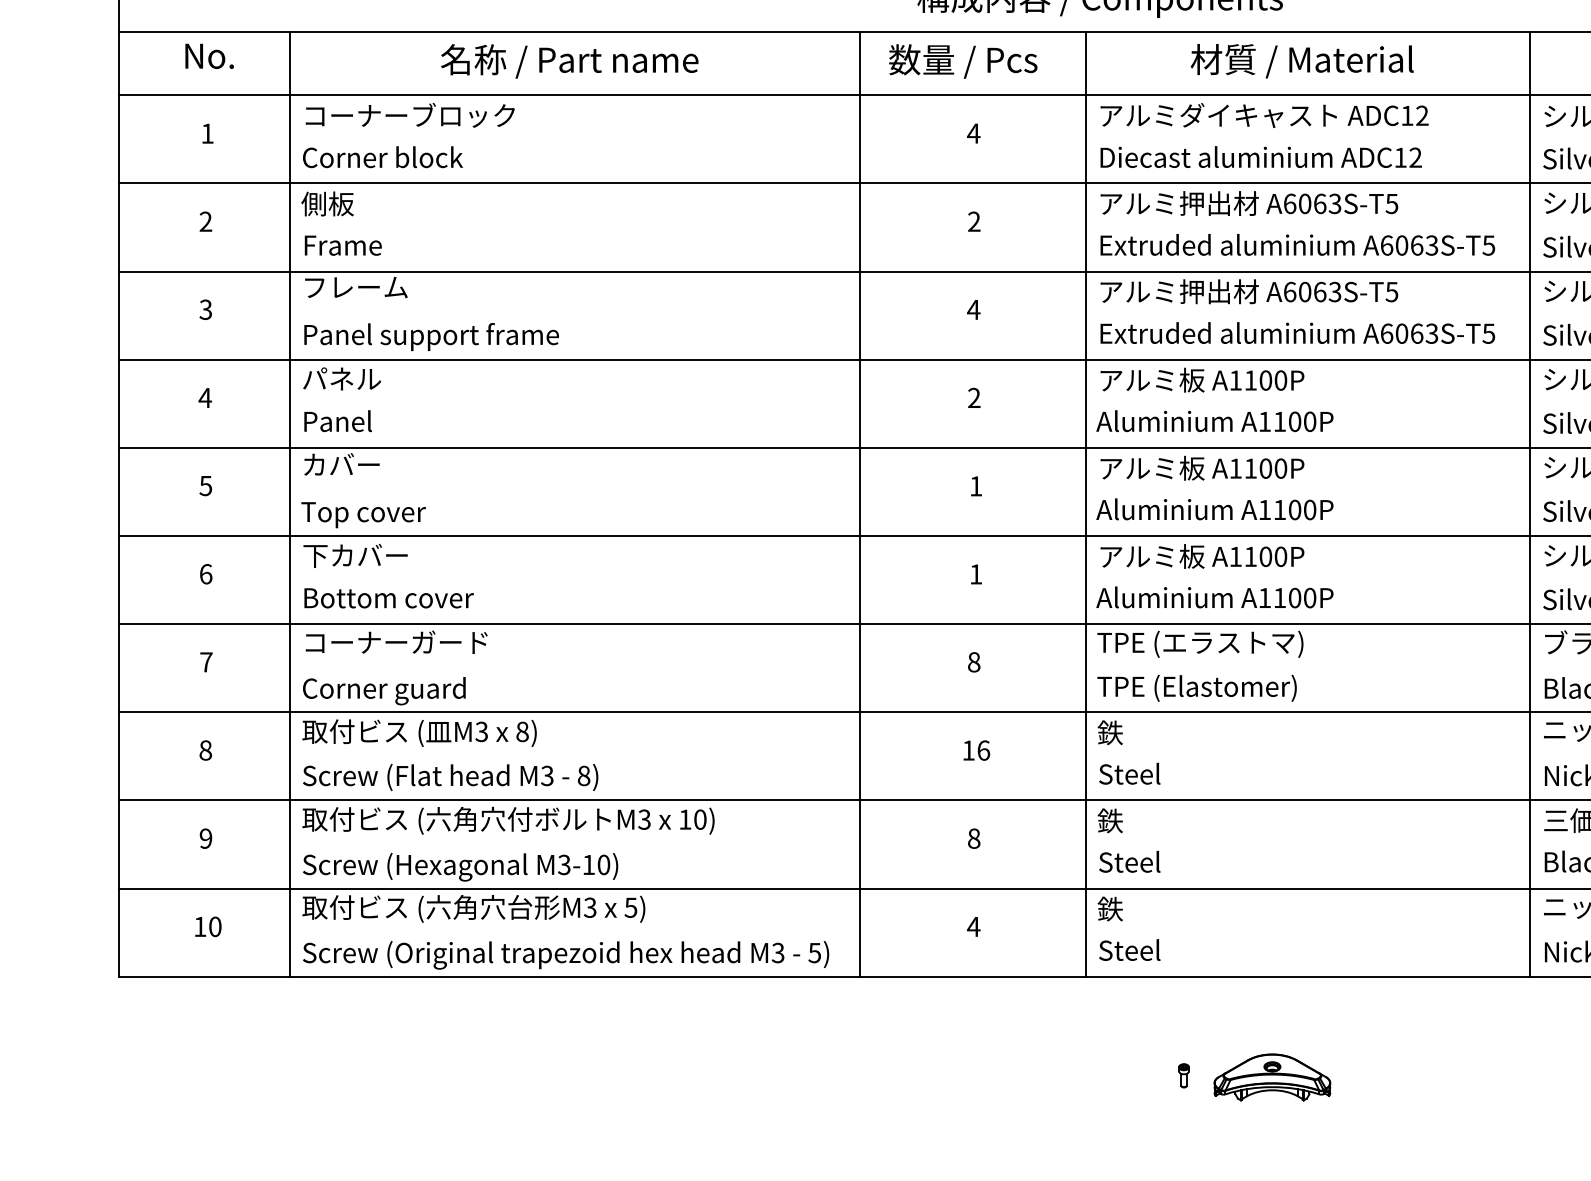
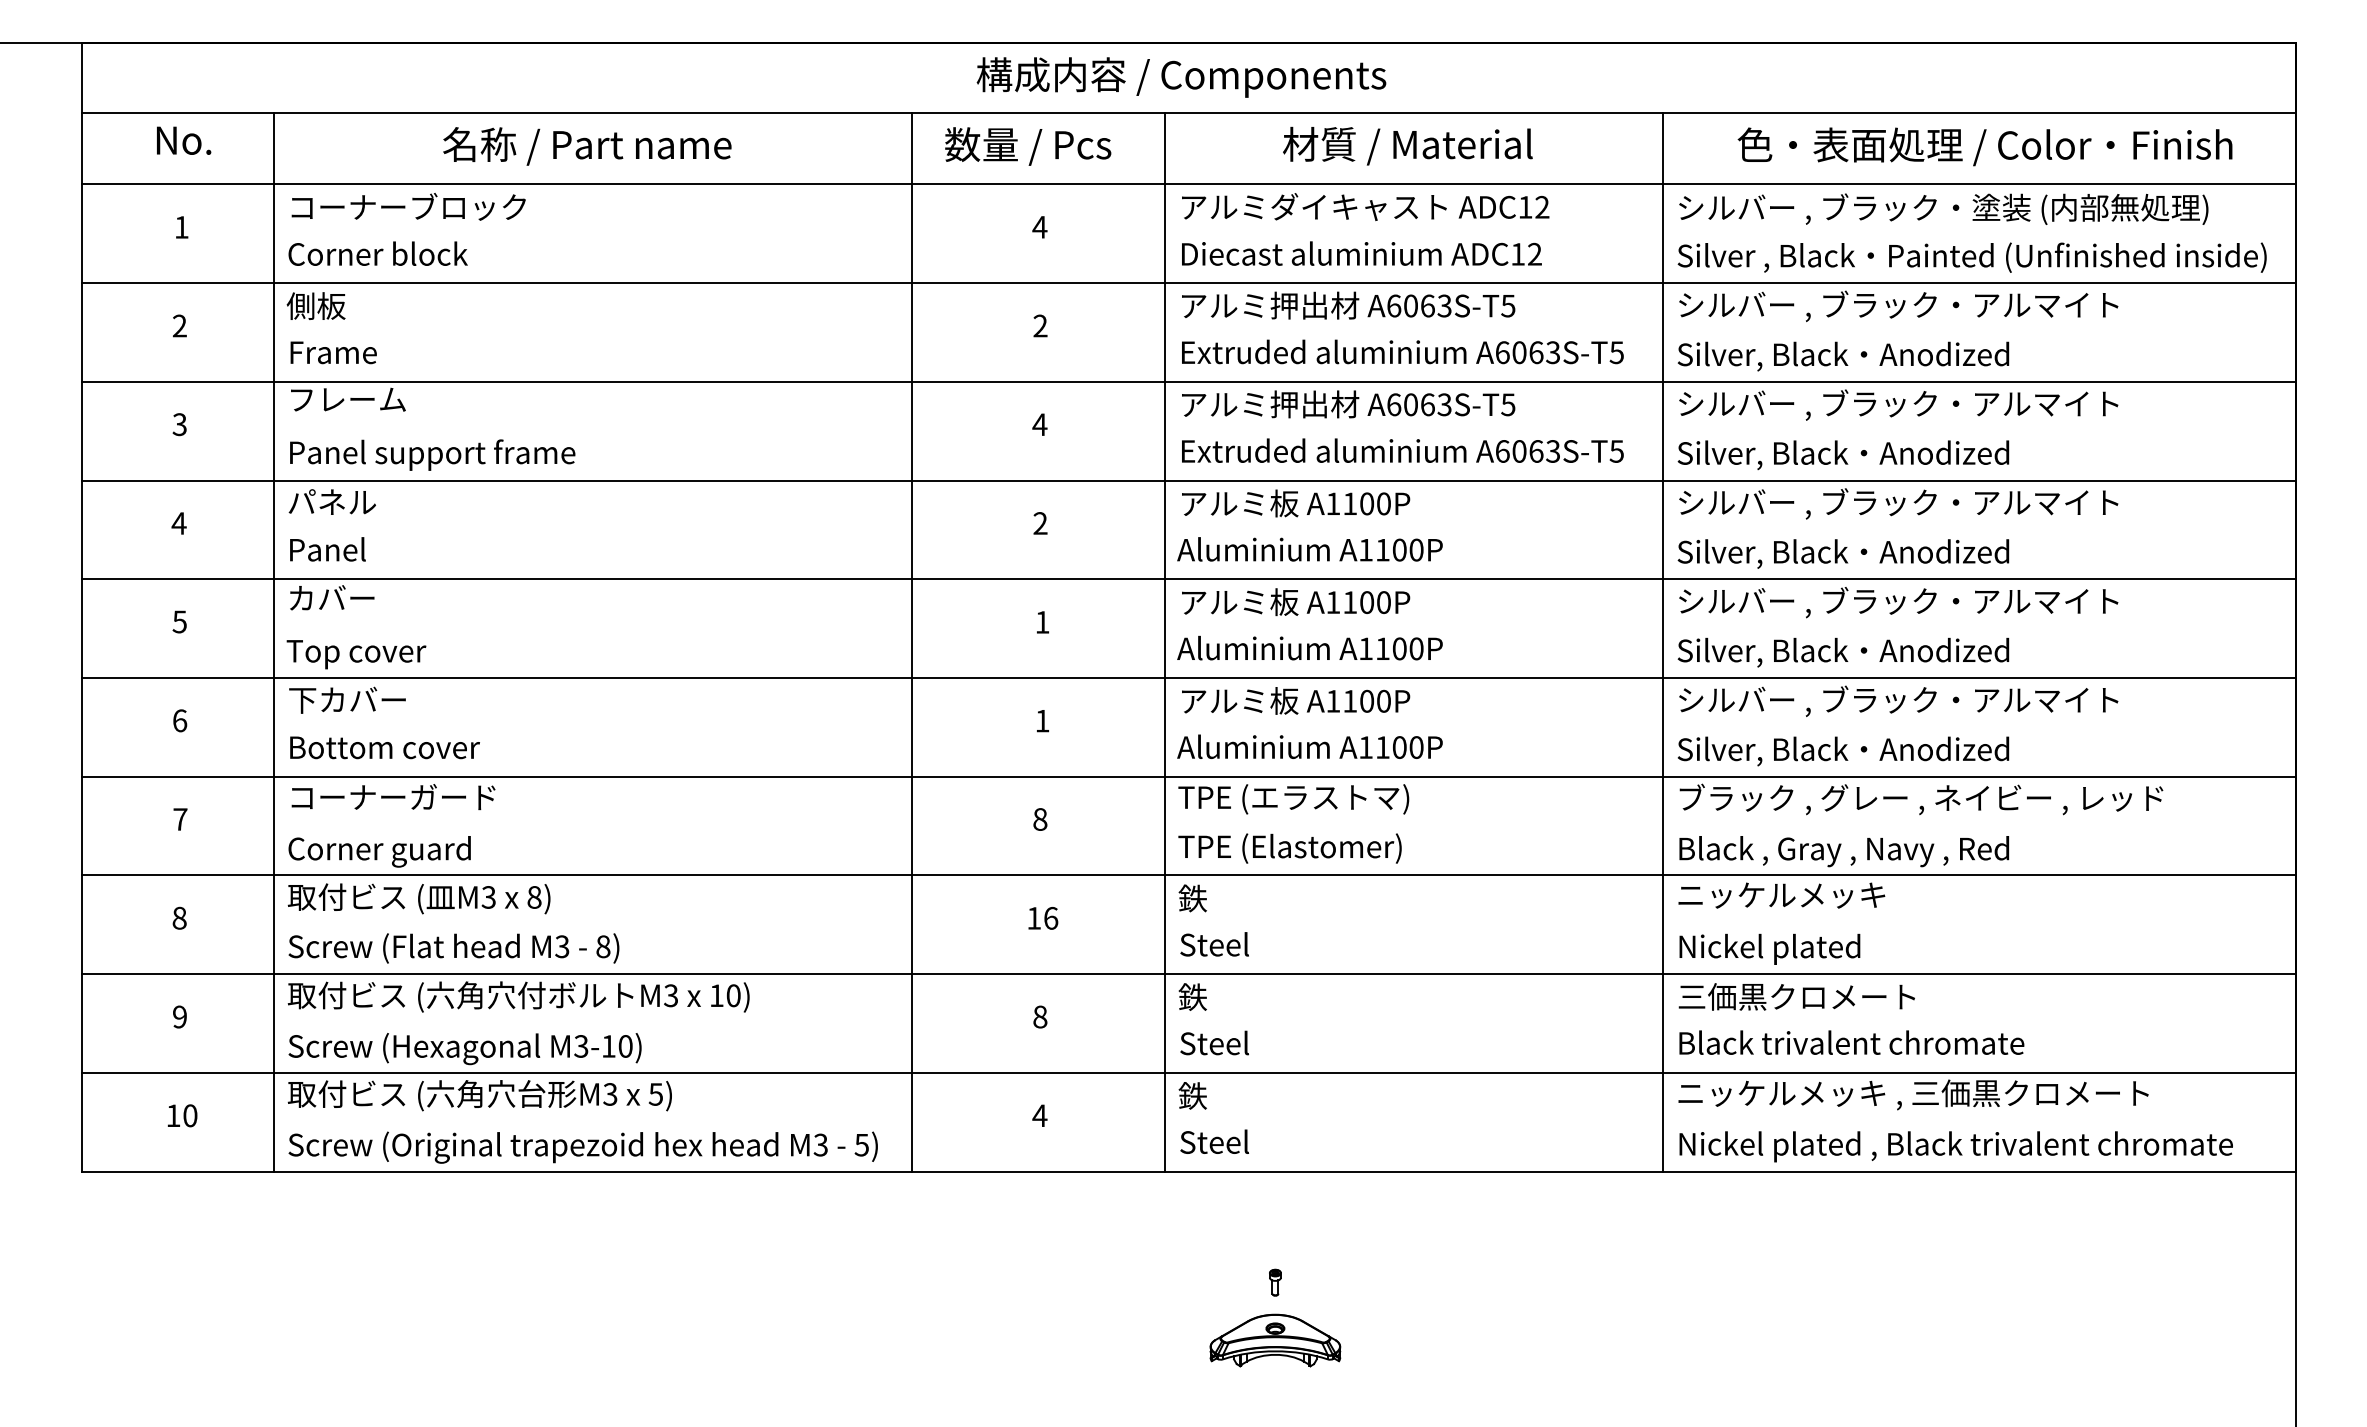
part: (1272, 1077) -> (1275, 1340), moved

